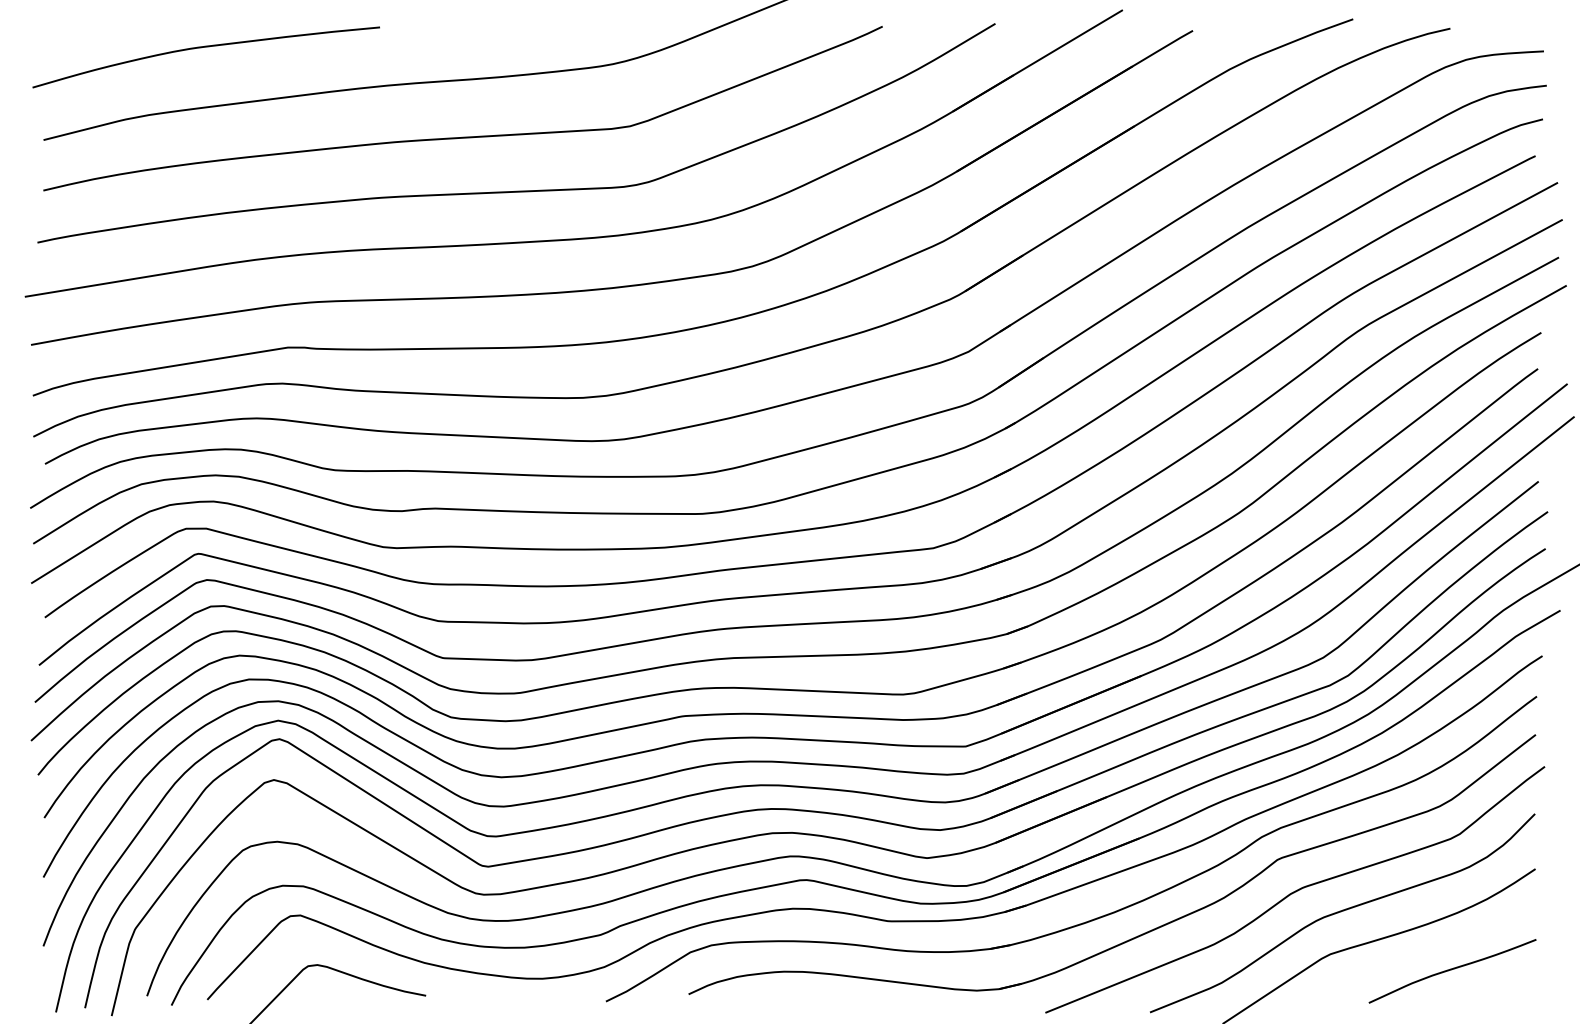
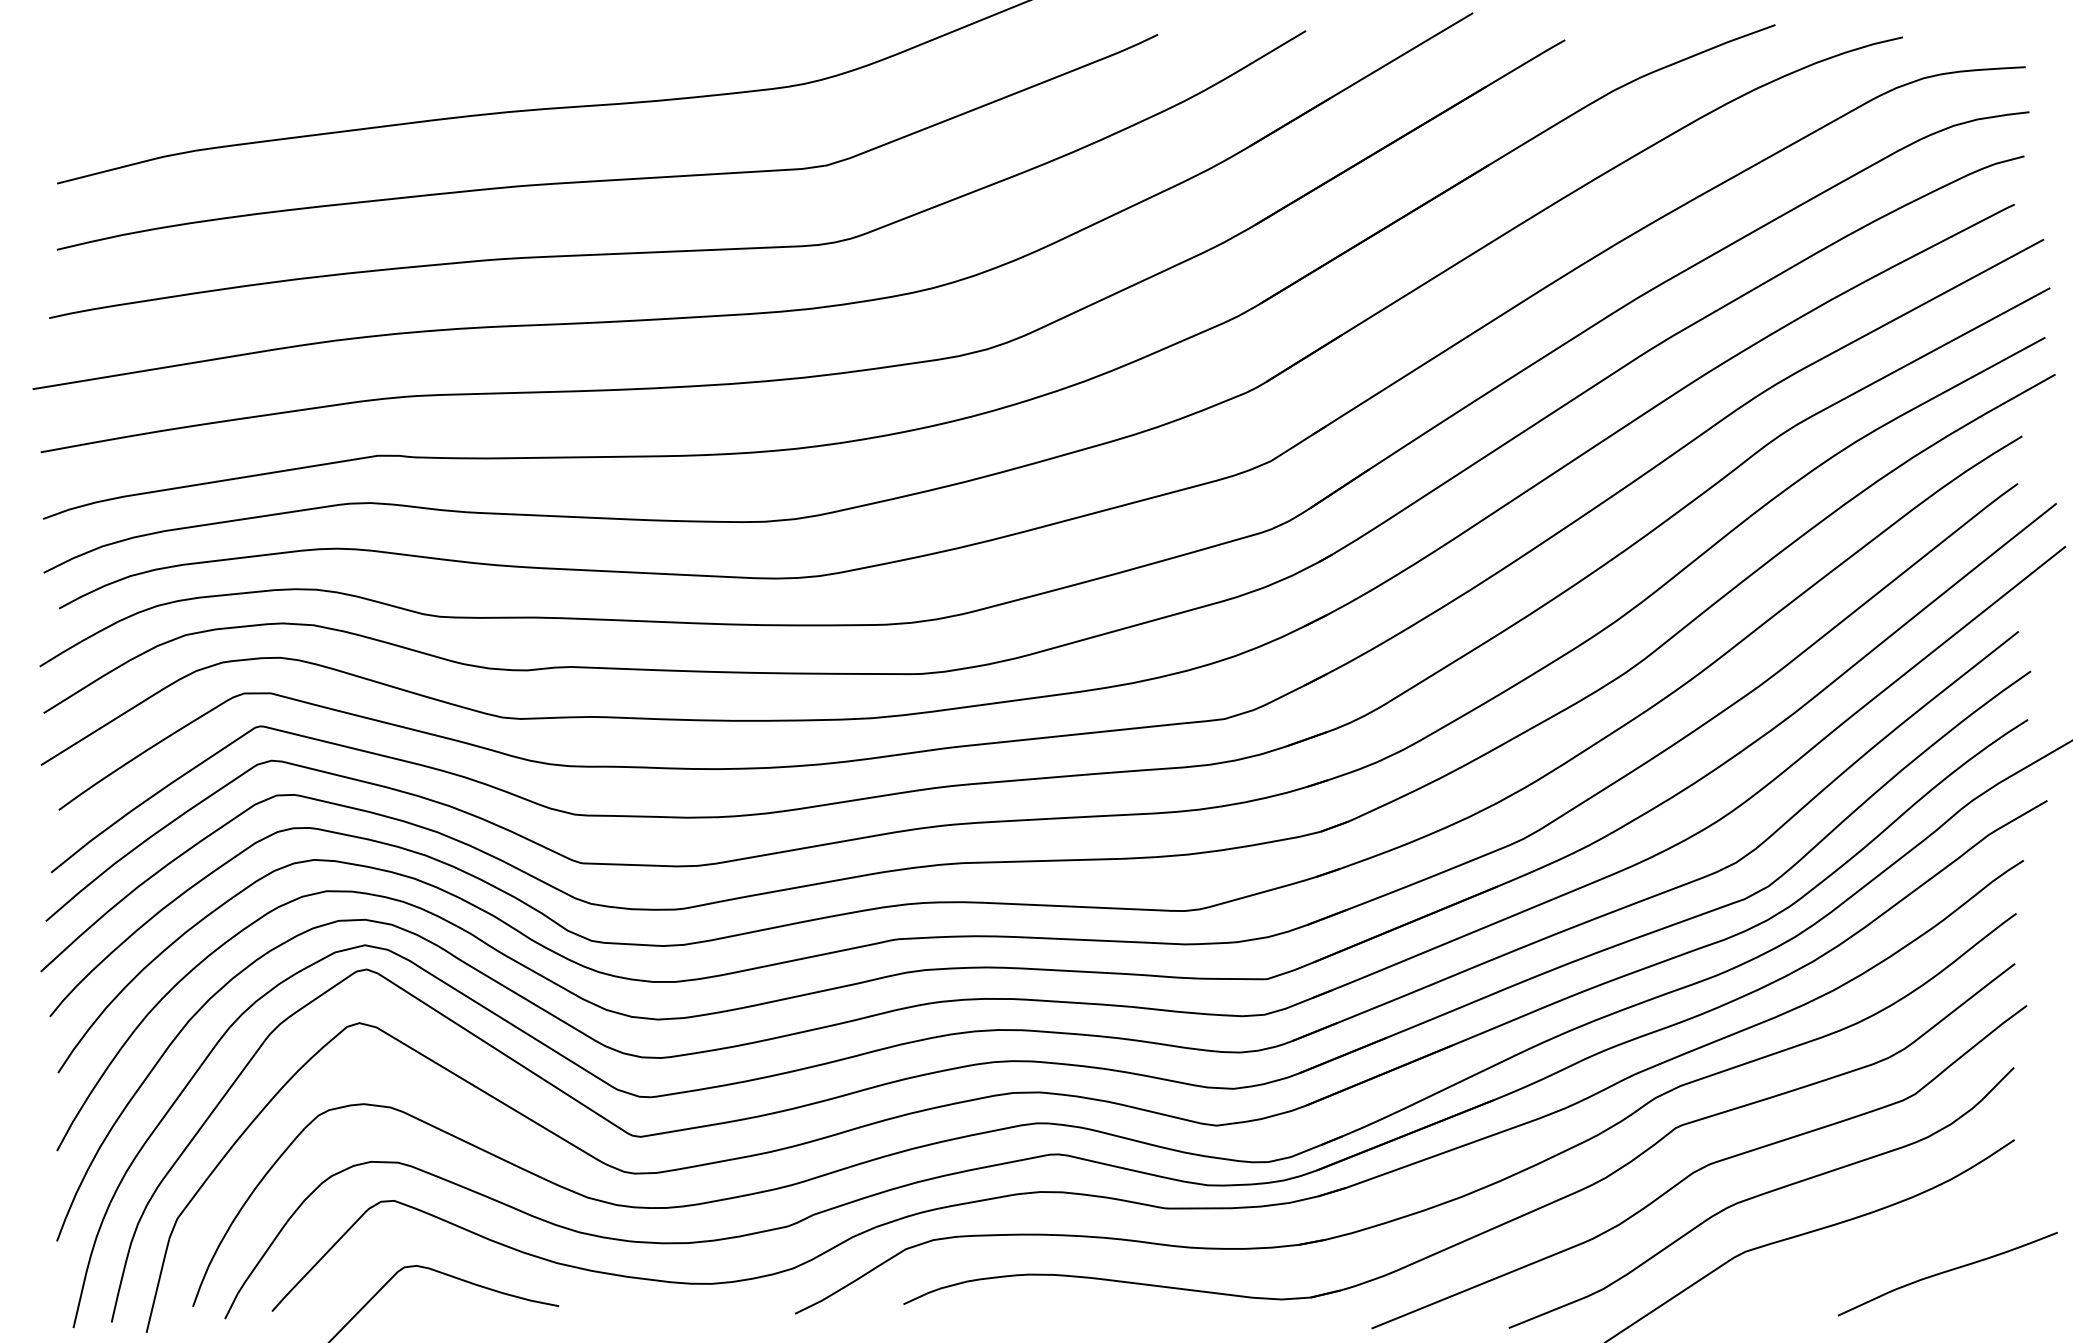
curve: (204, 47) -> (268, 62), removed
curve: (1452, 970) -> (1947, 1272), moved

